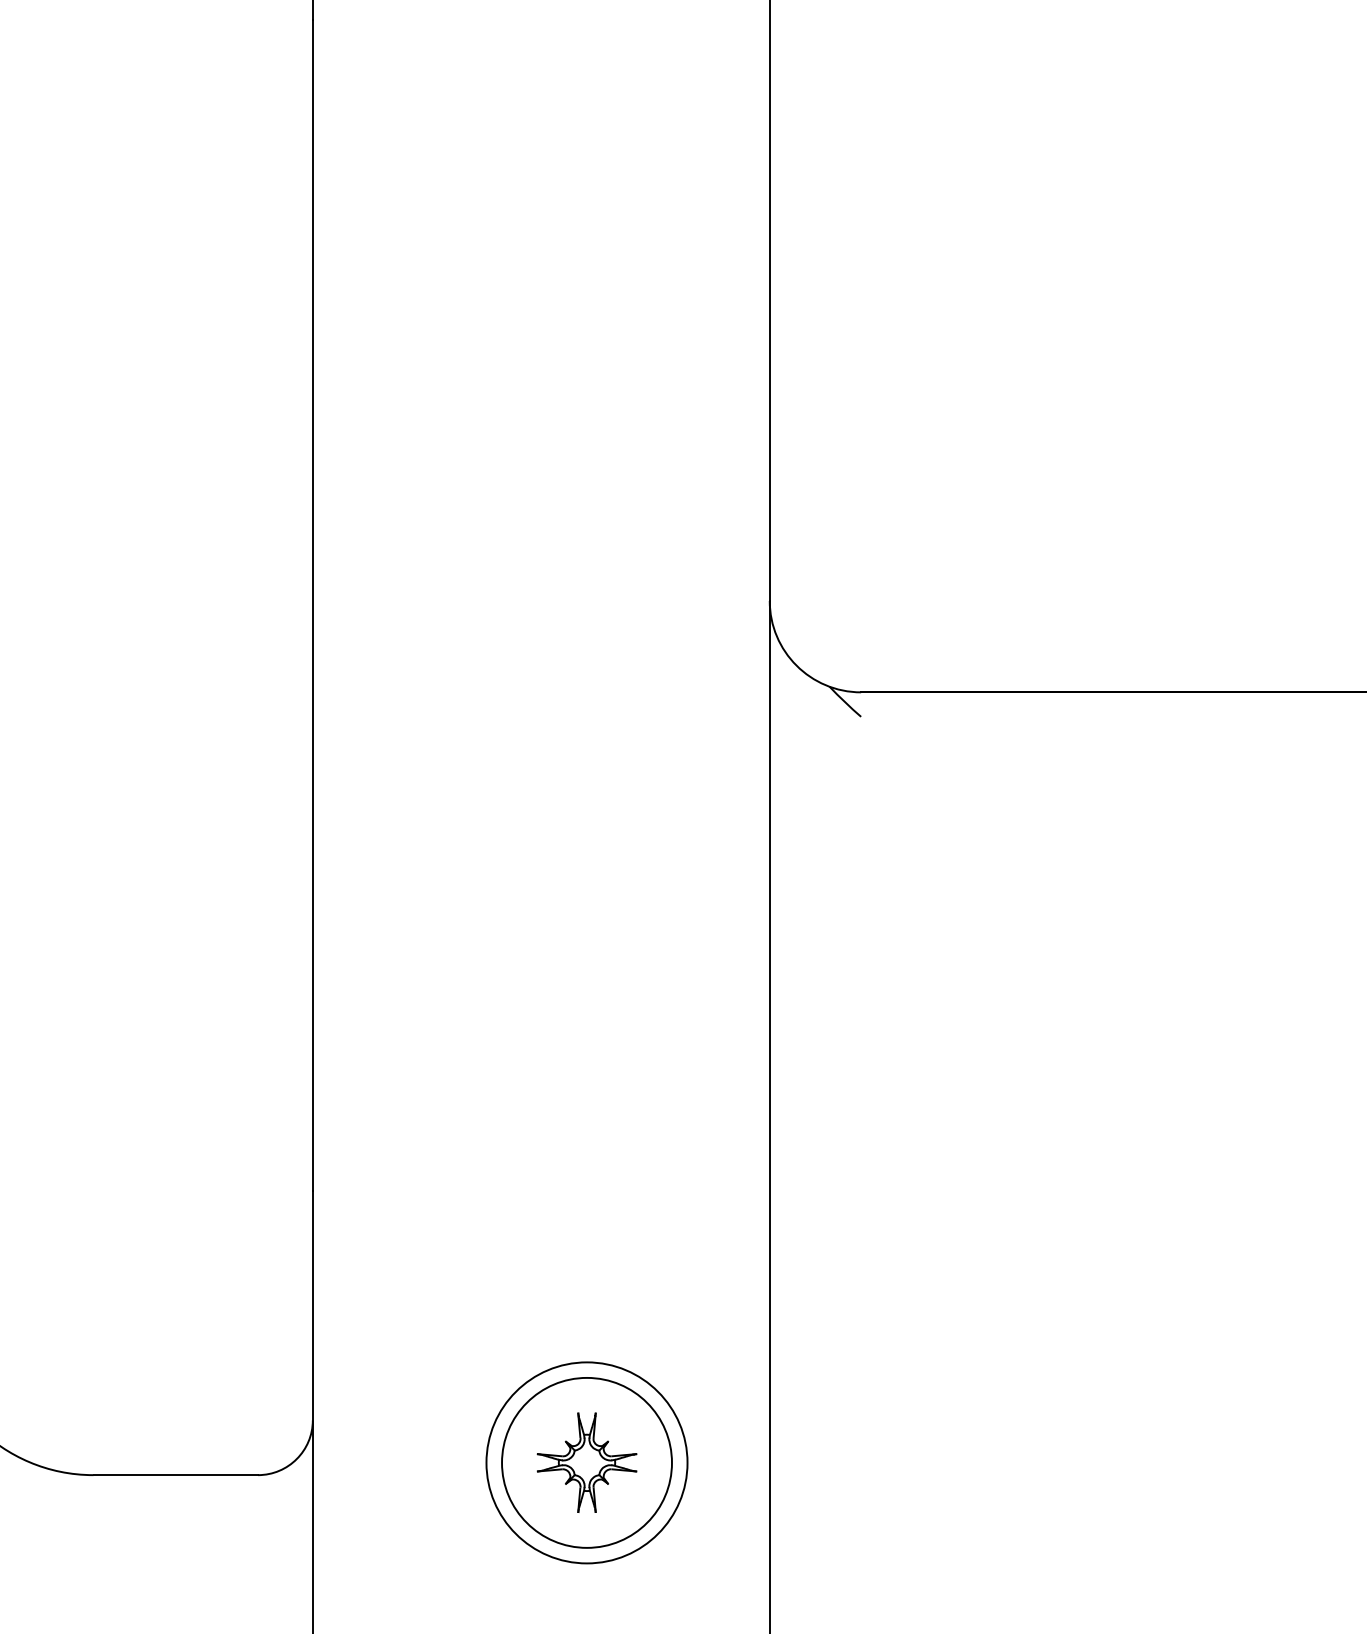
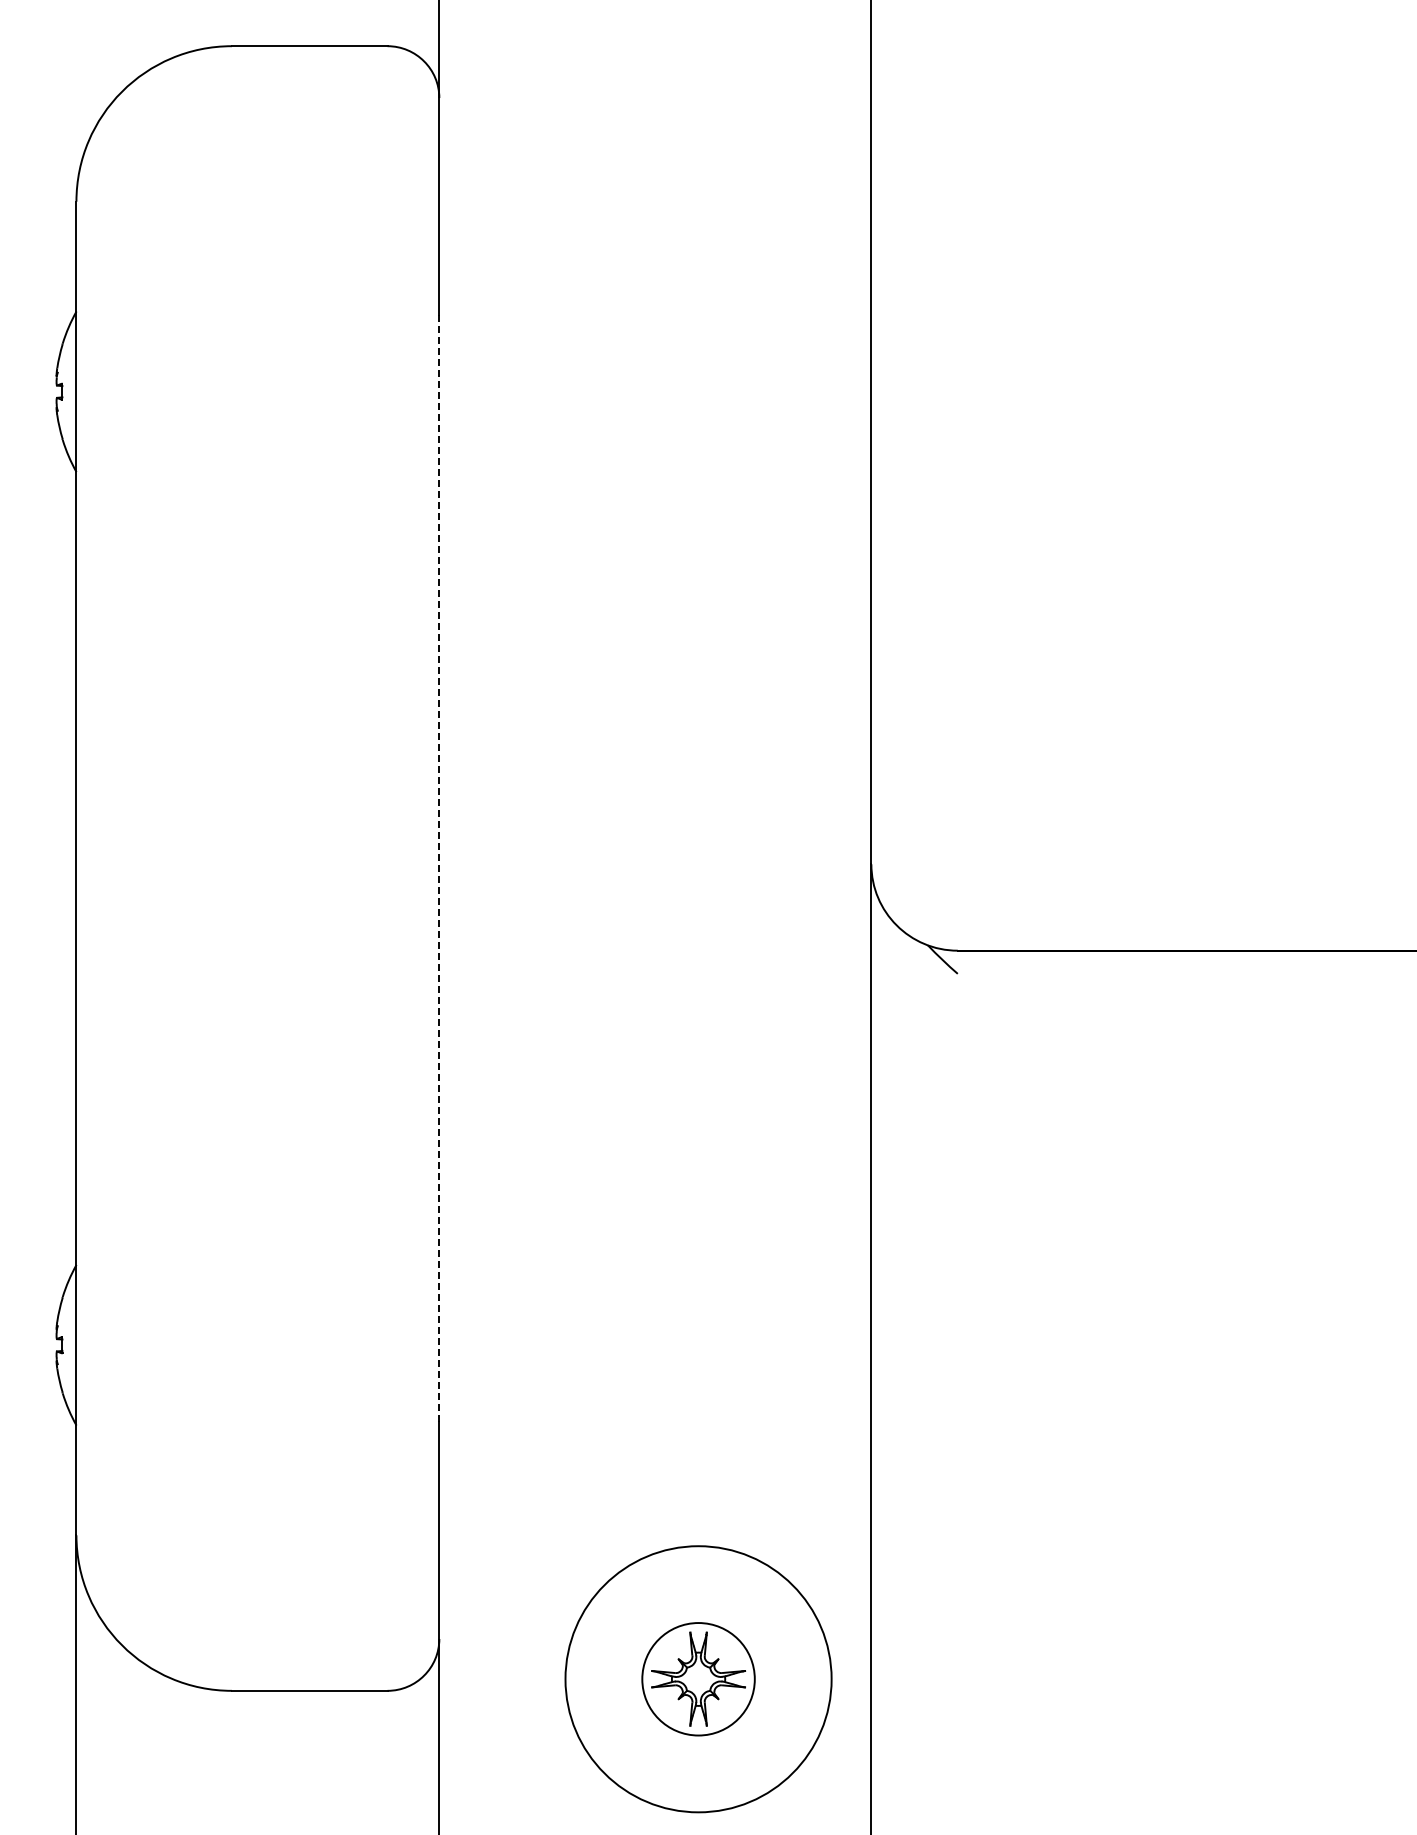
line: (313, 605) -> (439, 868), solid -> dashed
circle: (586, 1462) -> (698, 1678), size x0.7
circle: (586, 1463) -> (698, 1679), size x1.4

